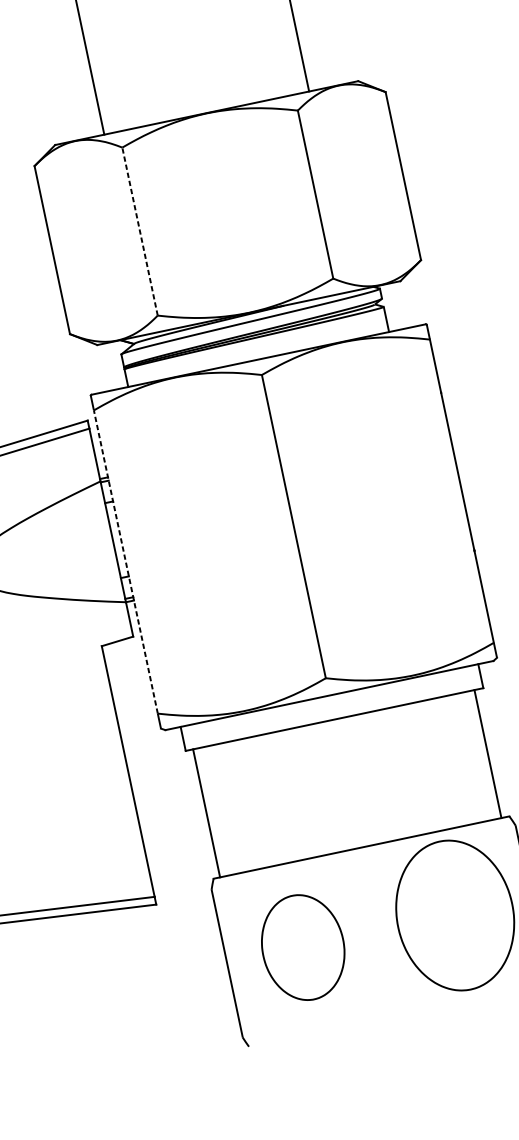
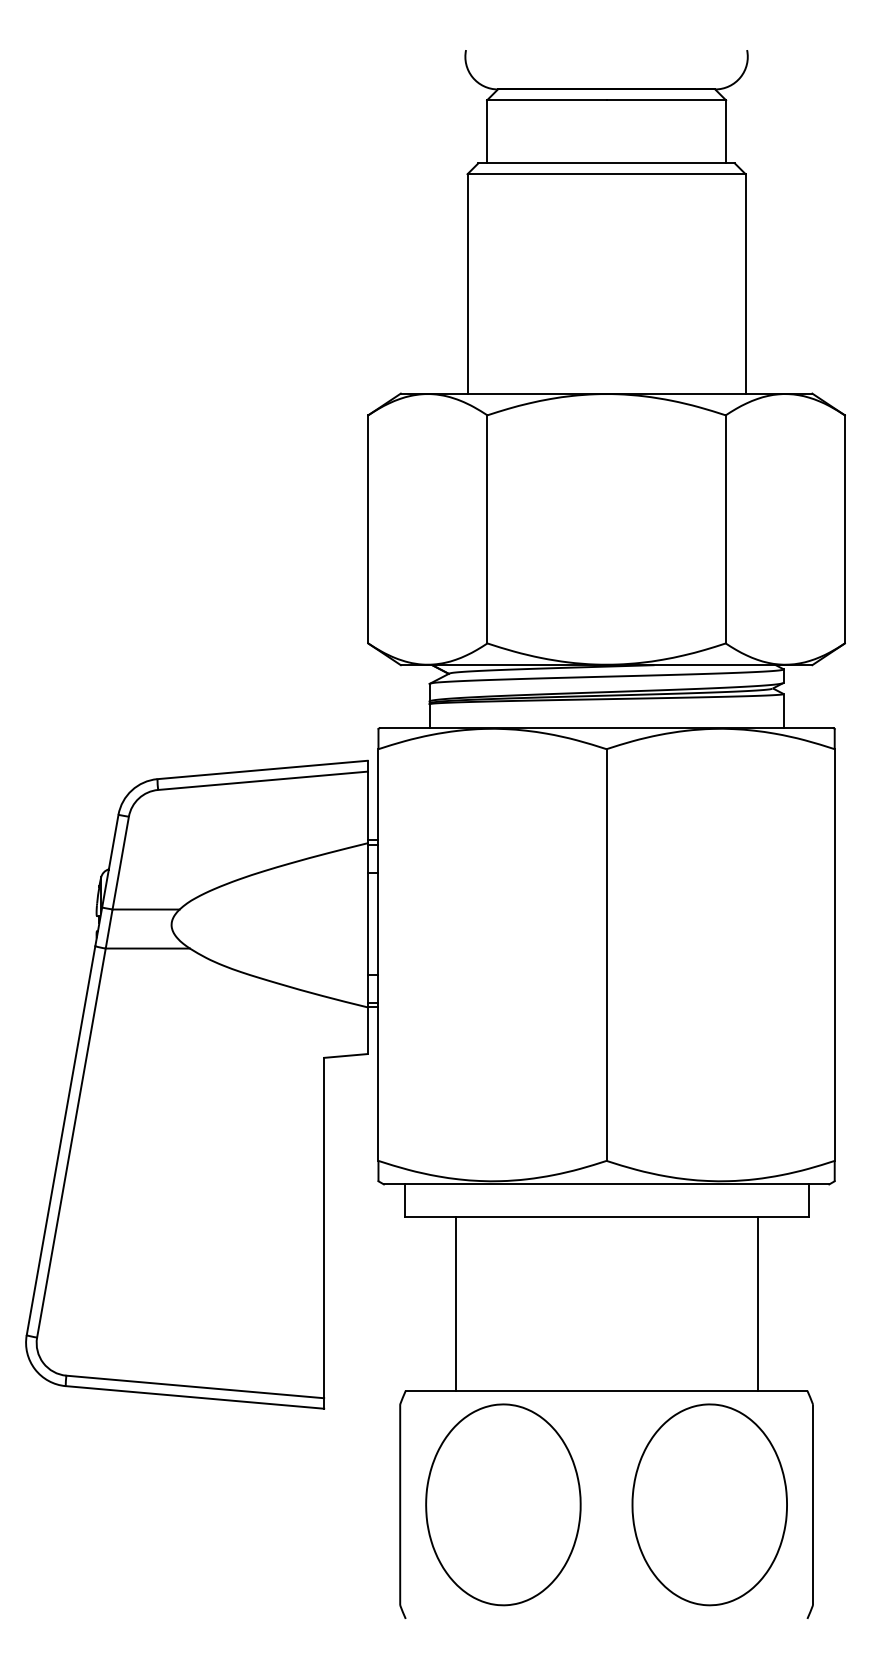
line: (139, 230) -> (487, 528), dashed -> solid
line: (125, 562) -> (378, 955), dashed -> solid
line: (487, 753) -> (757, 1303), moved
line: (206, 813) -> (455, 1303), moved
part: (303, 947) -> (503, 1504), size x1.43

